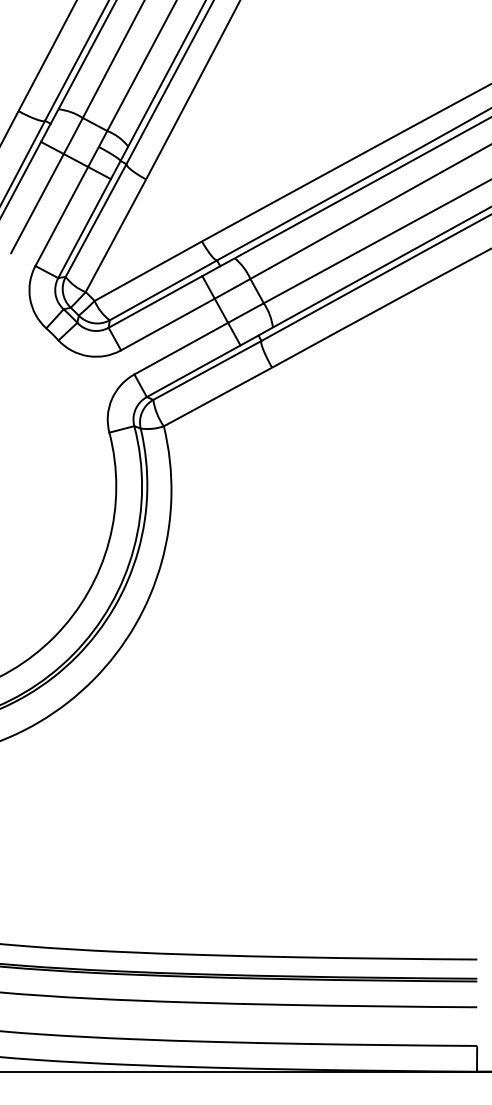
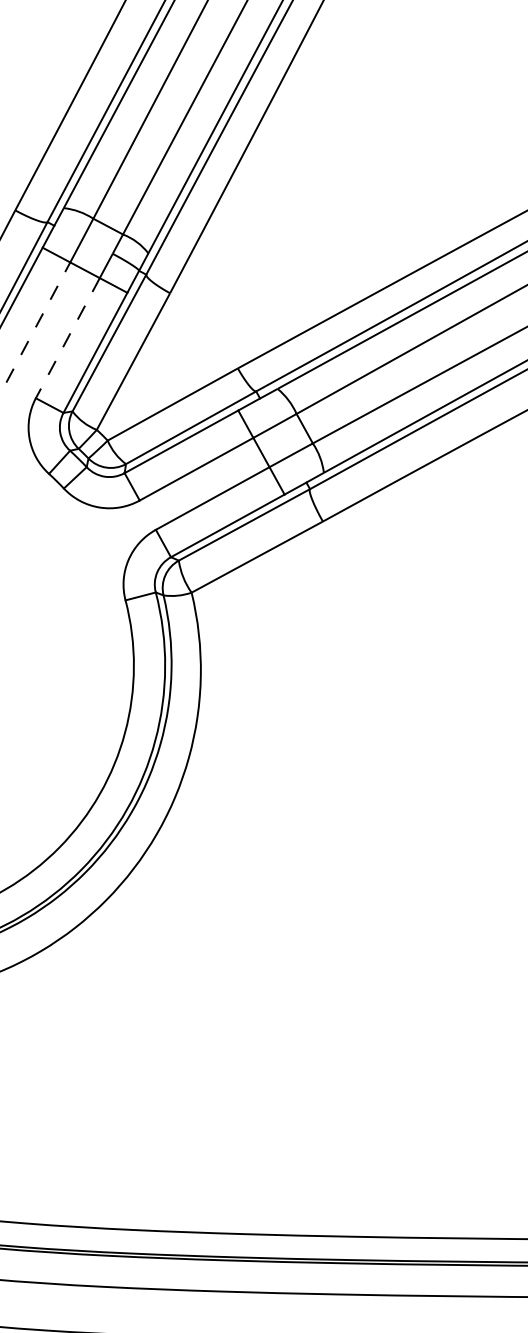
line: (37, 203) -> (38, 322), solid -> dashed
line: (61, 216) -> (67, 338), solid -> dashed

